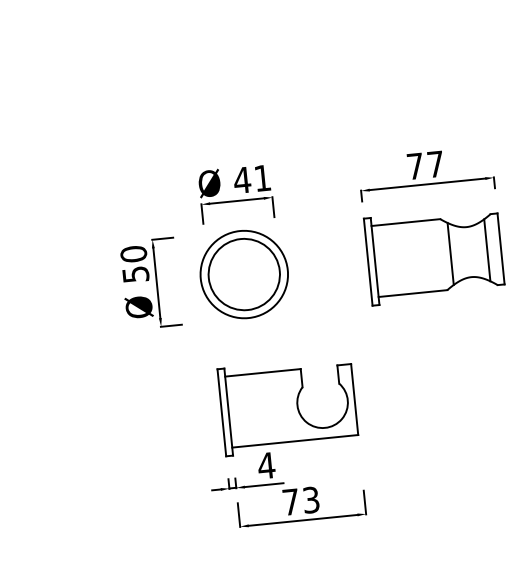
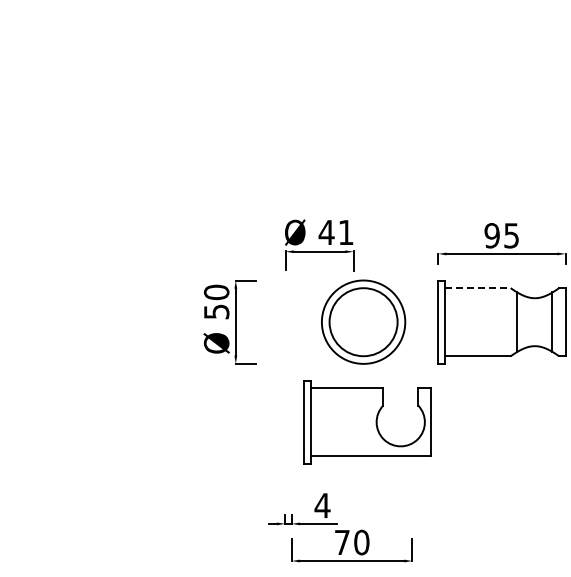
text: (425, 165) -> (501, 235), 77 -> 95
line: (405, 222) -> (477, 288), solid -> dashed
part: (244, 273) -> (363, 321), moved
part: (287, 406) -> (367, 422), moved
text: (310, 500) -> (361, 542), 73 -> 70

